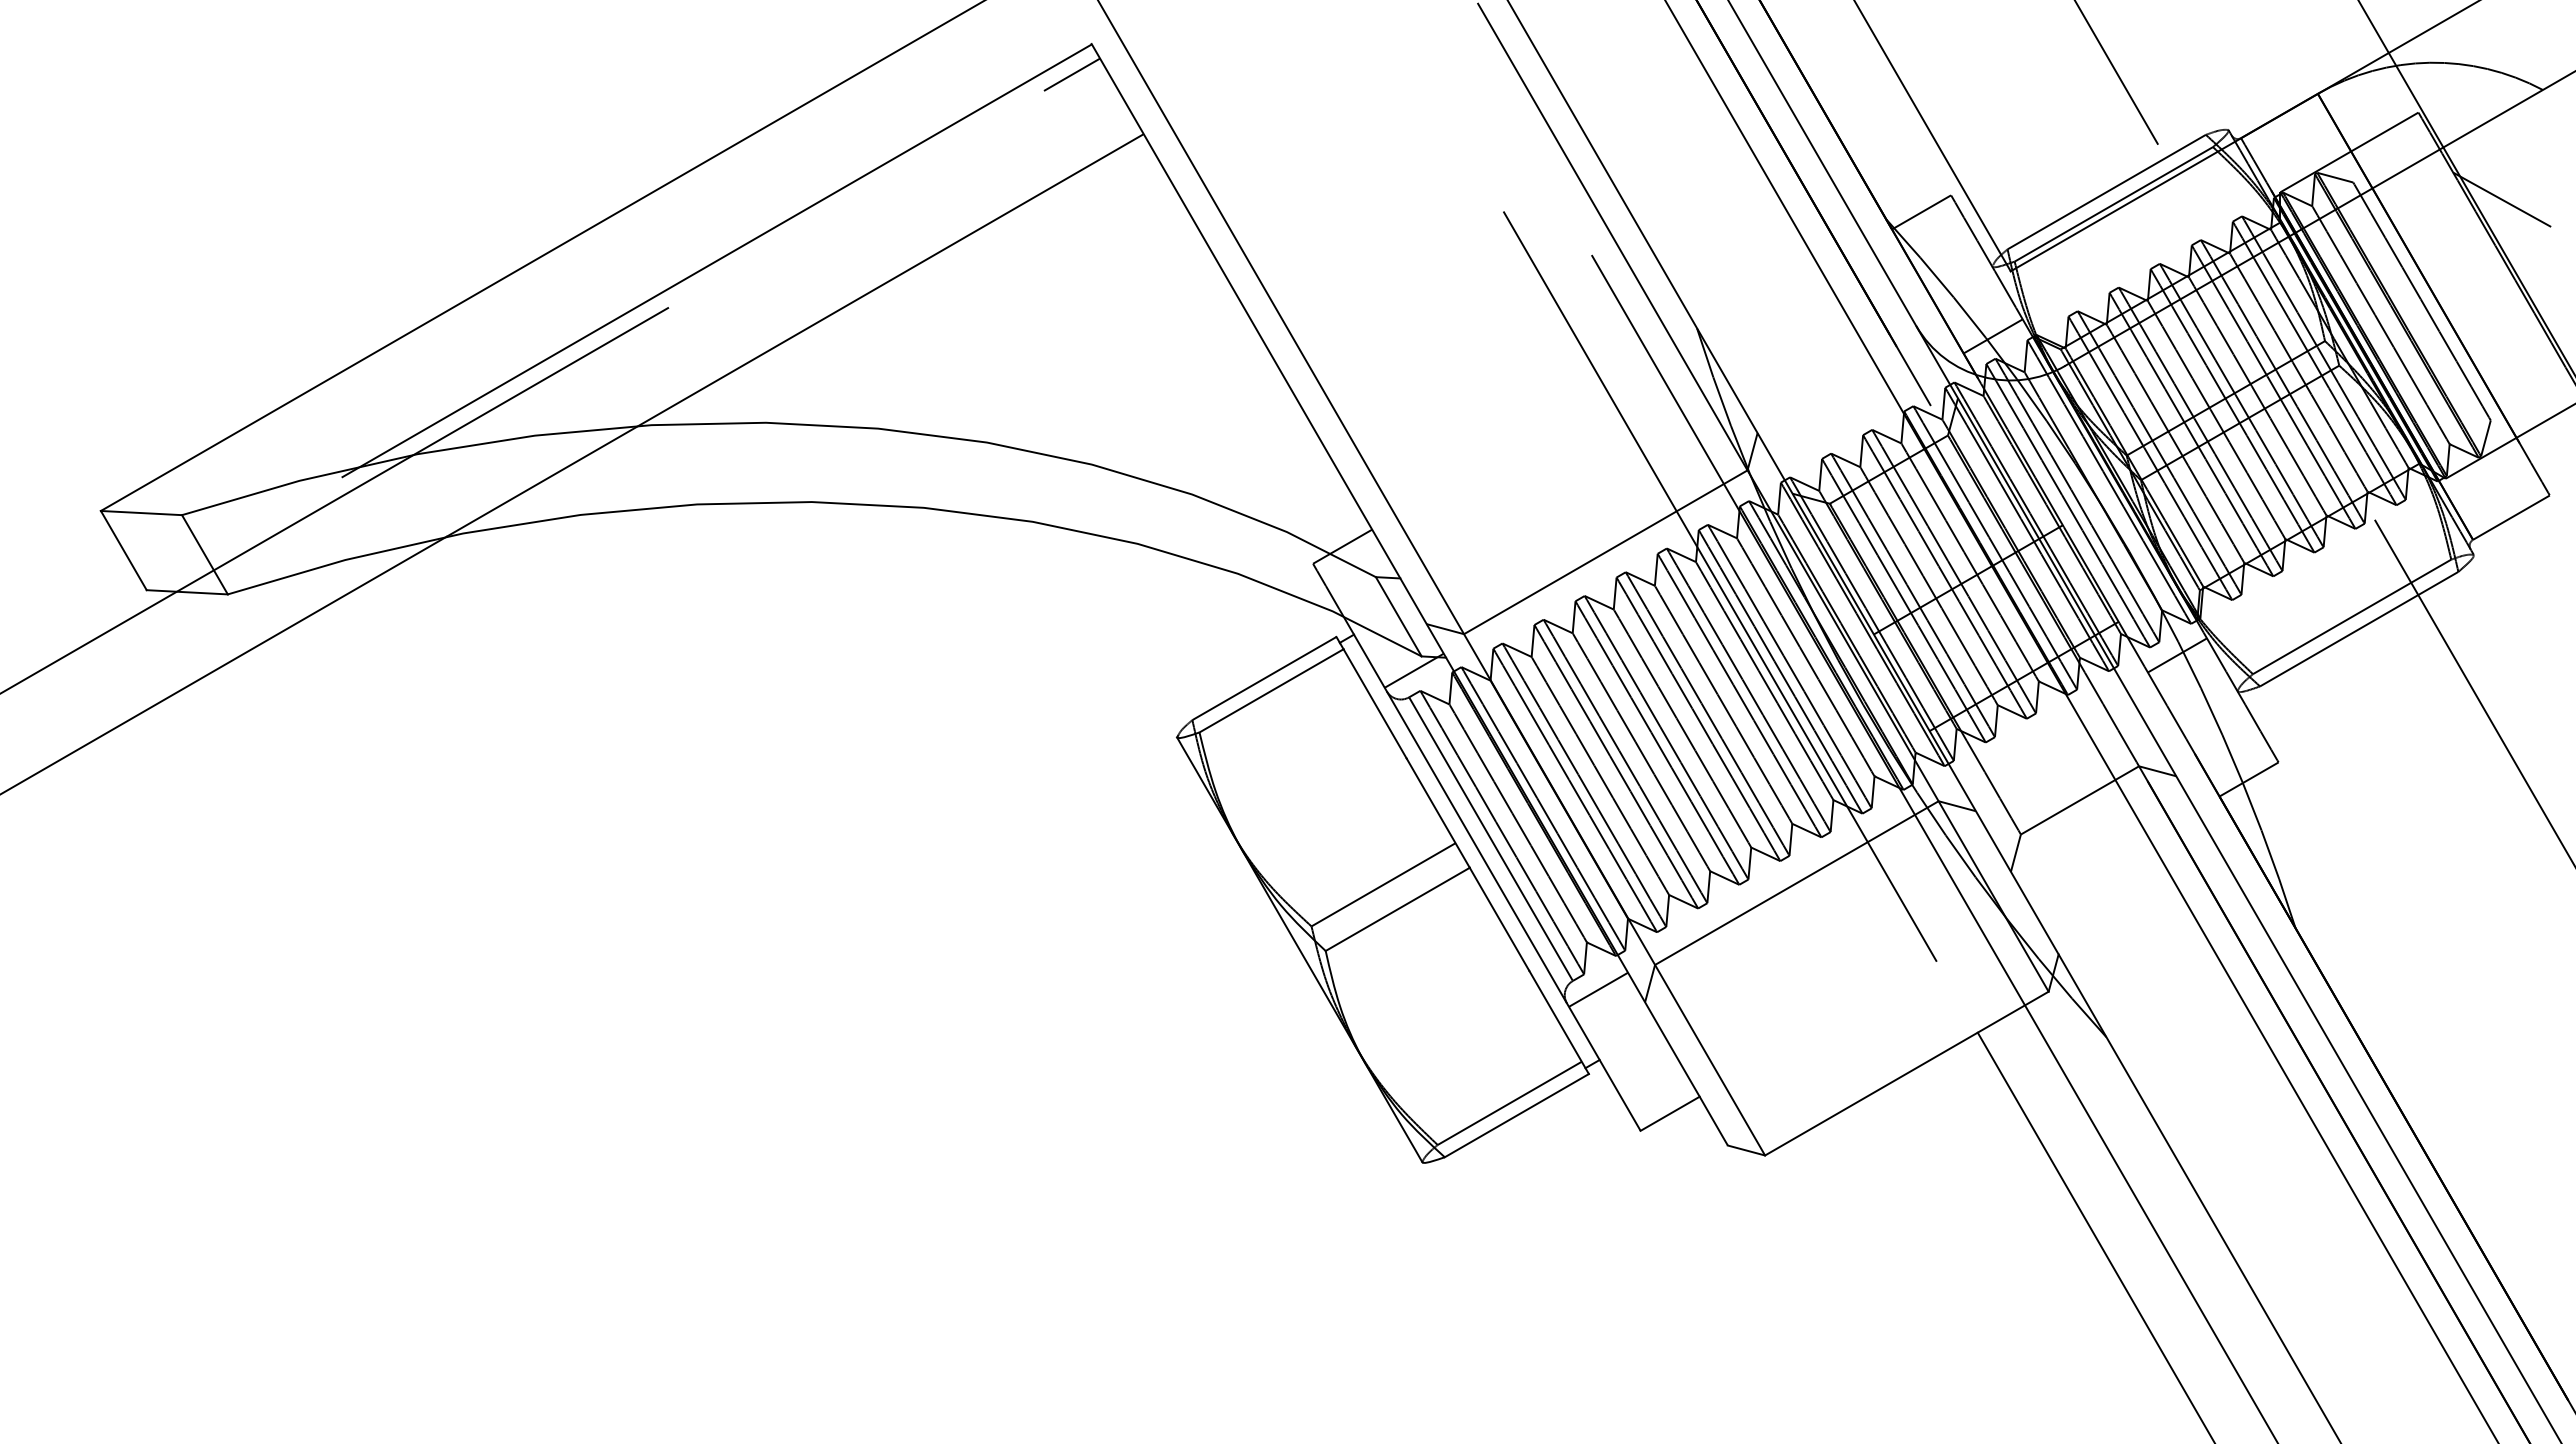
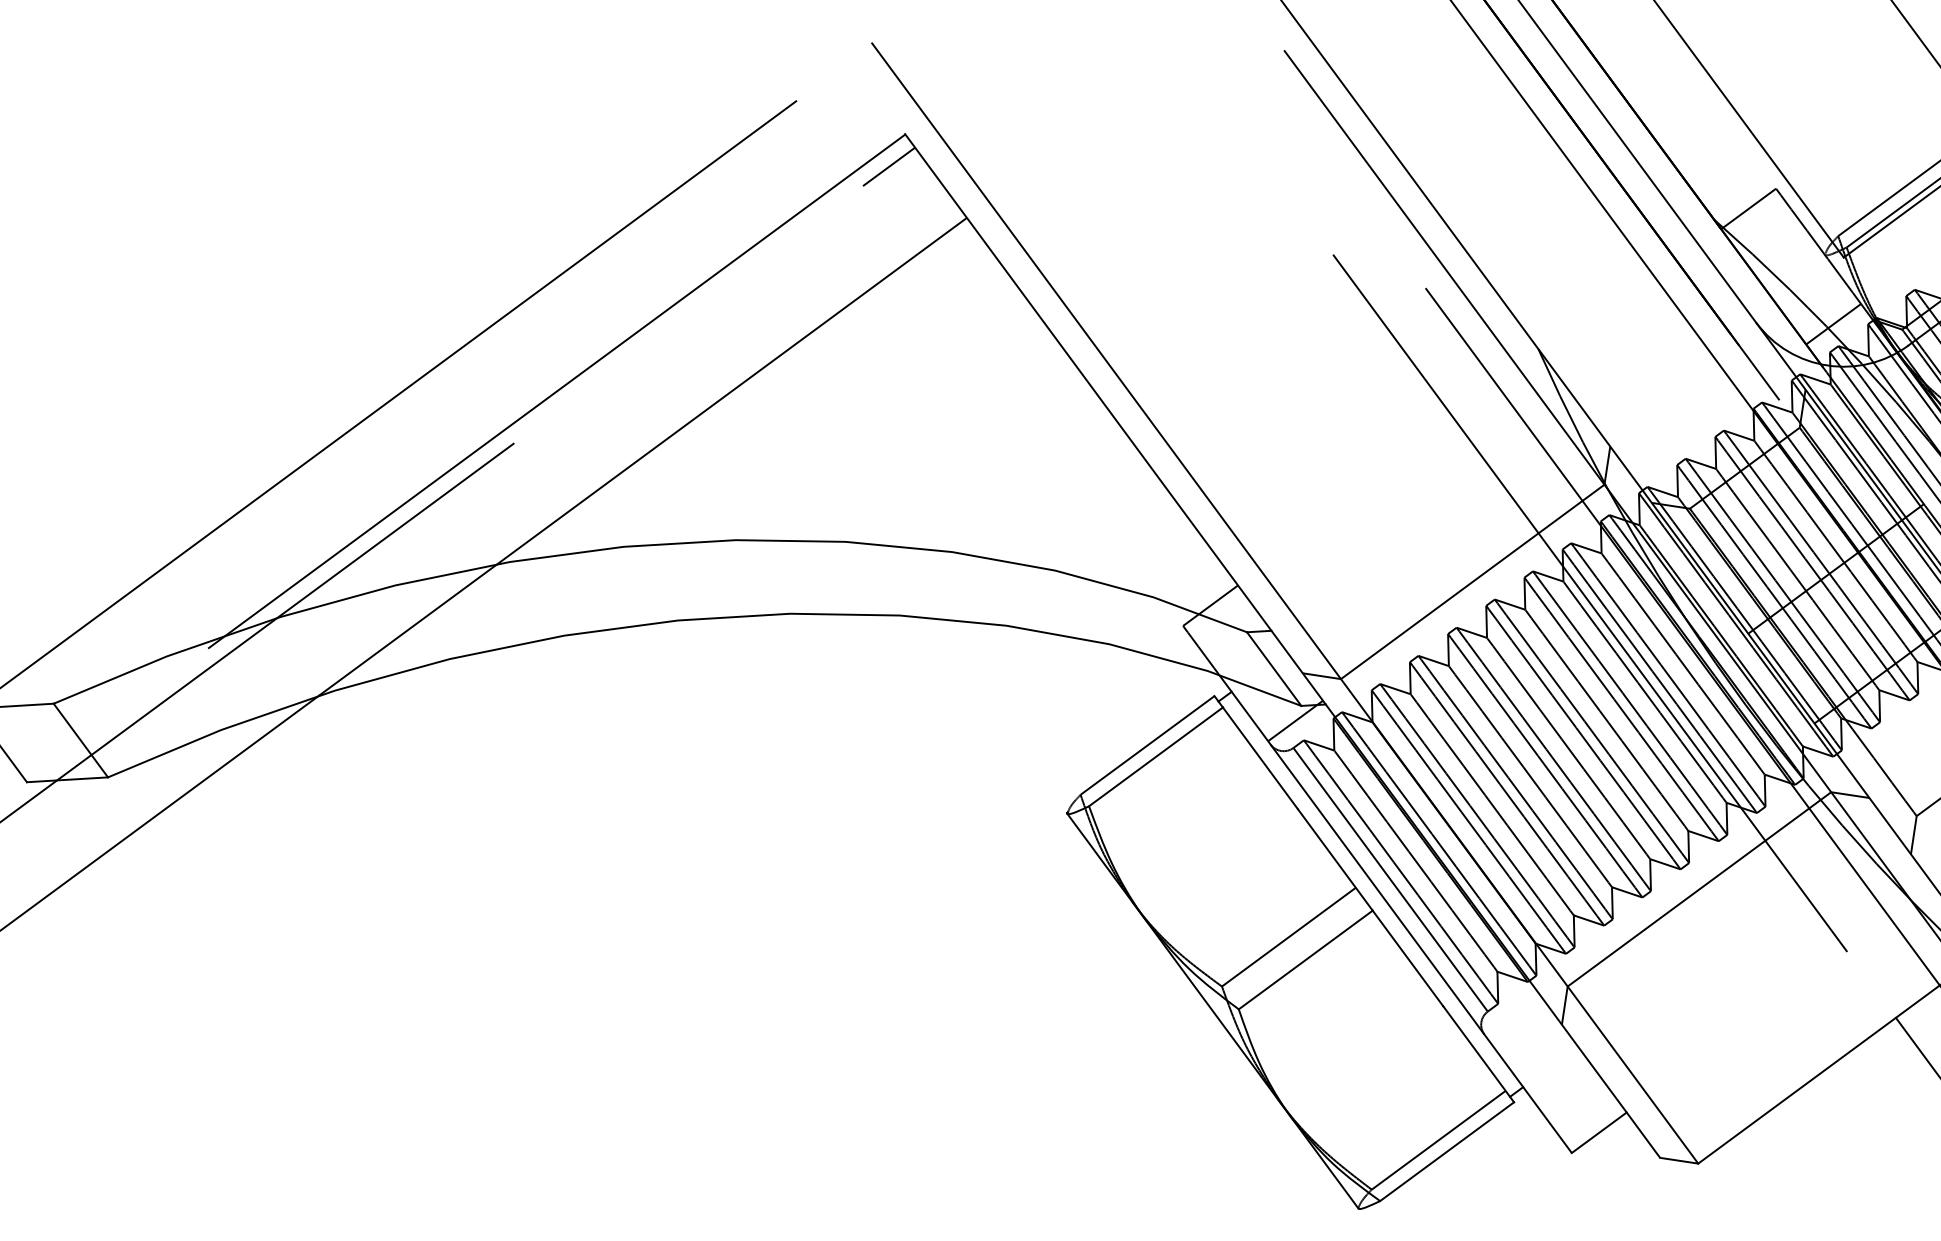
line: (1598, 989) -> (1514, 1017), removed

